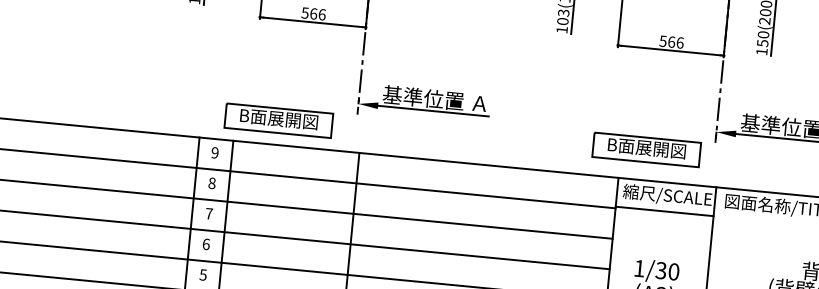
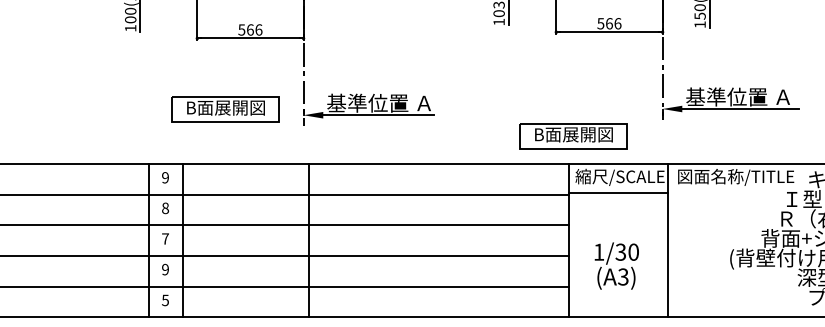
part: (278, 120) -> (225, 109), moved
part: (646, 149) -> (573, 136), moved
text: (206, 244) -> (165, 269), 6 -> 9

